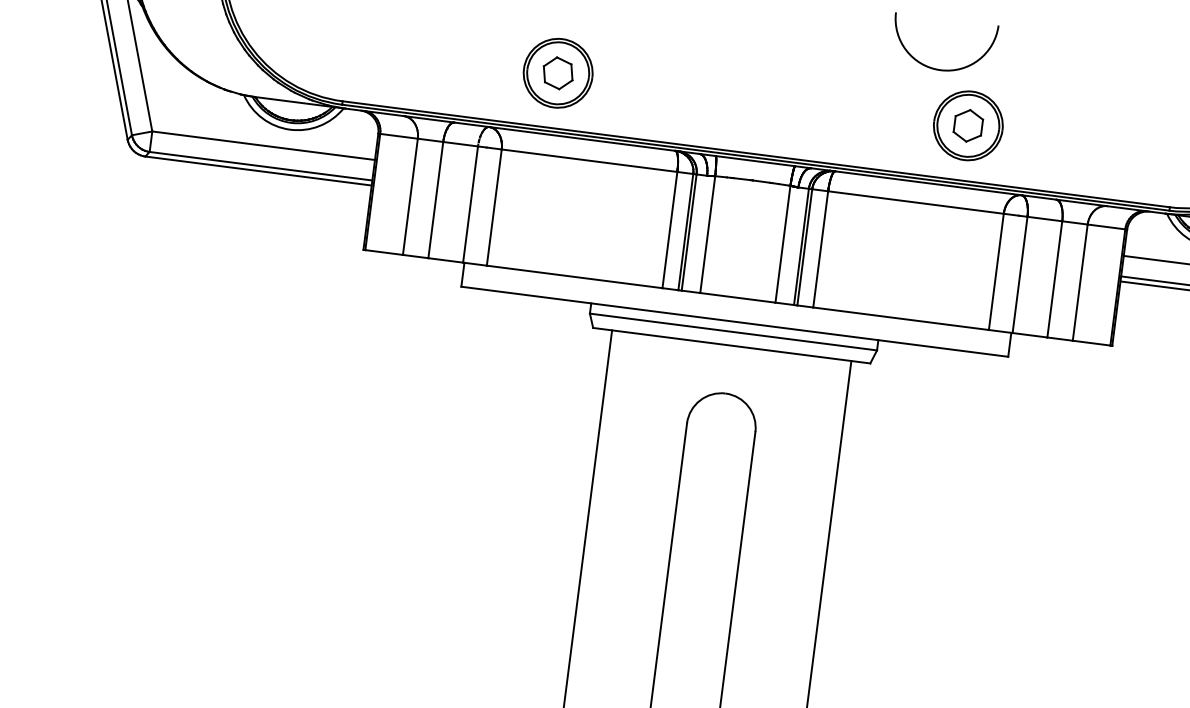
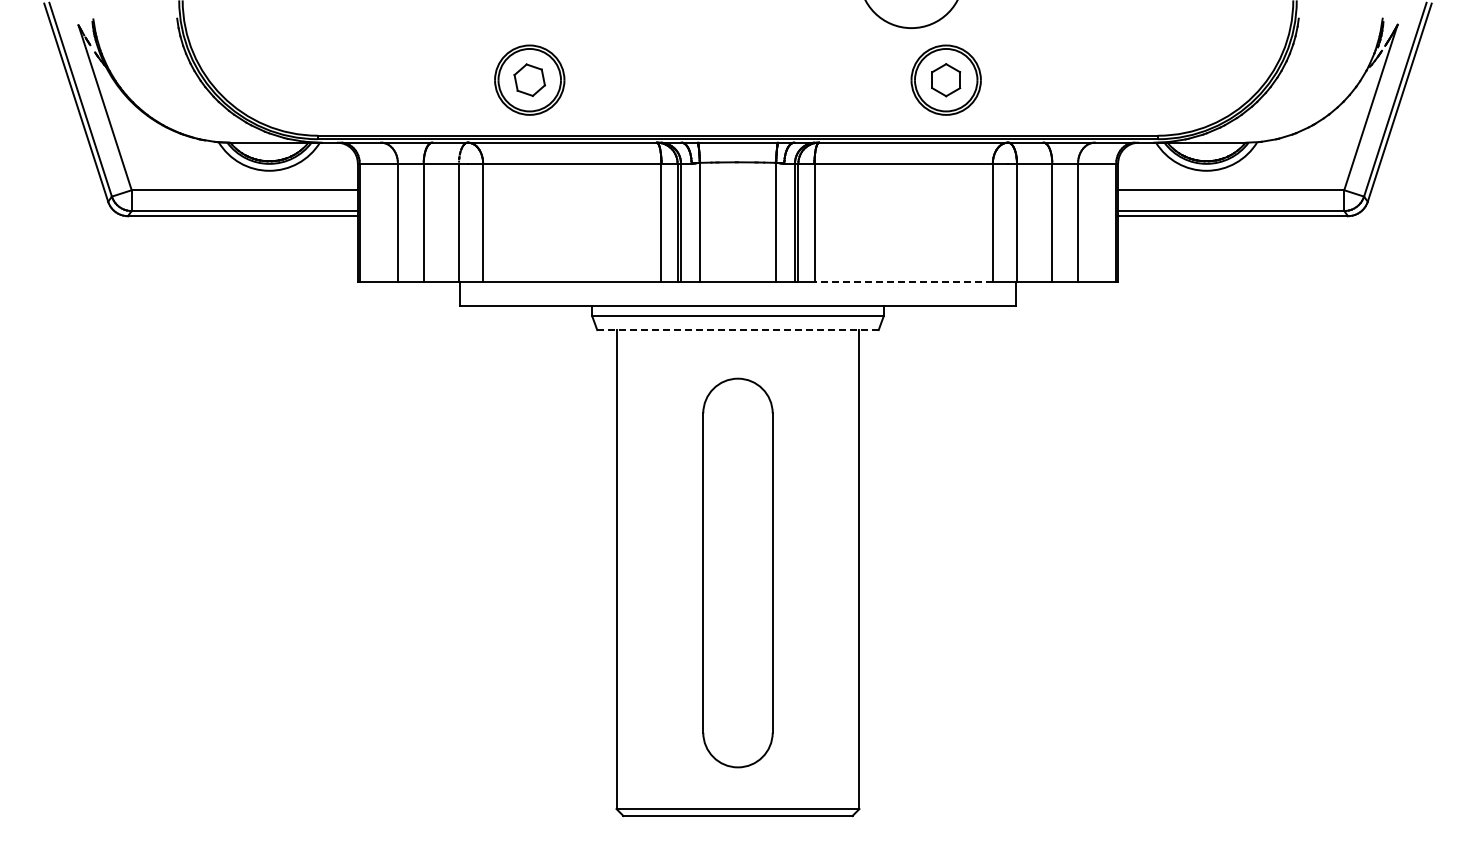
line: (900, 318) -> (903, 281), solid -> dashed
line: (732, 346) -> (738, 330), solid -> dashed

